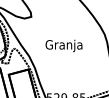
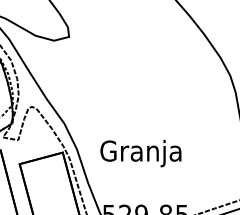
text: (63, 45) -> (139, 152), moved

